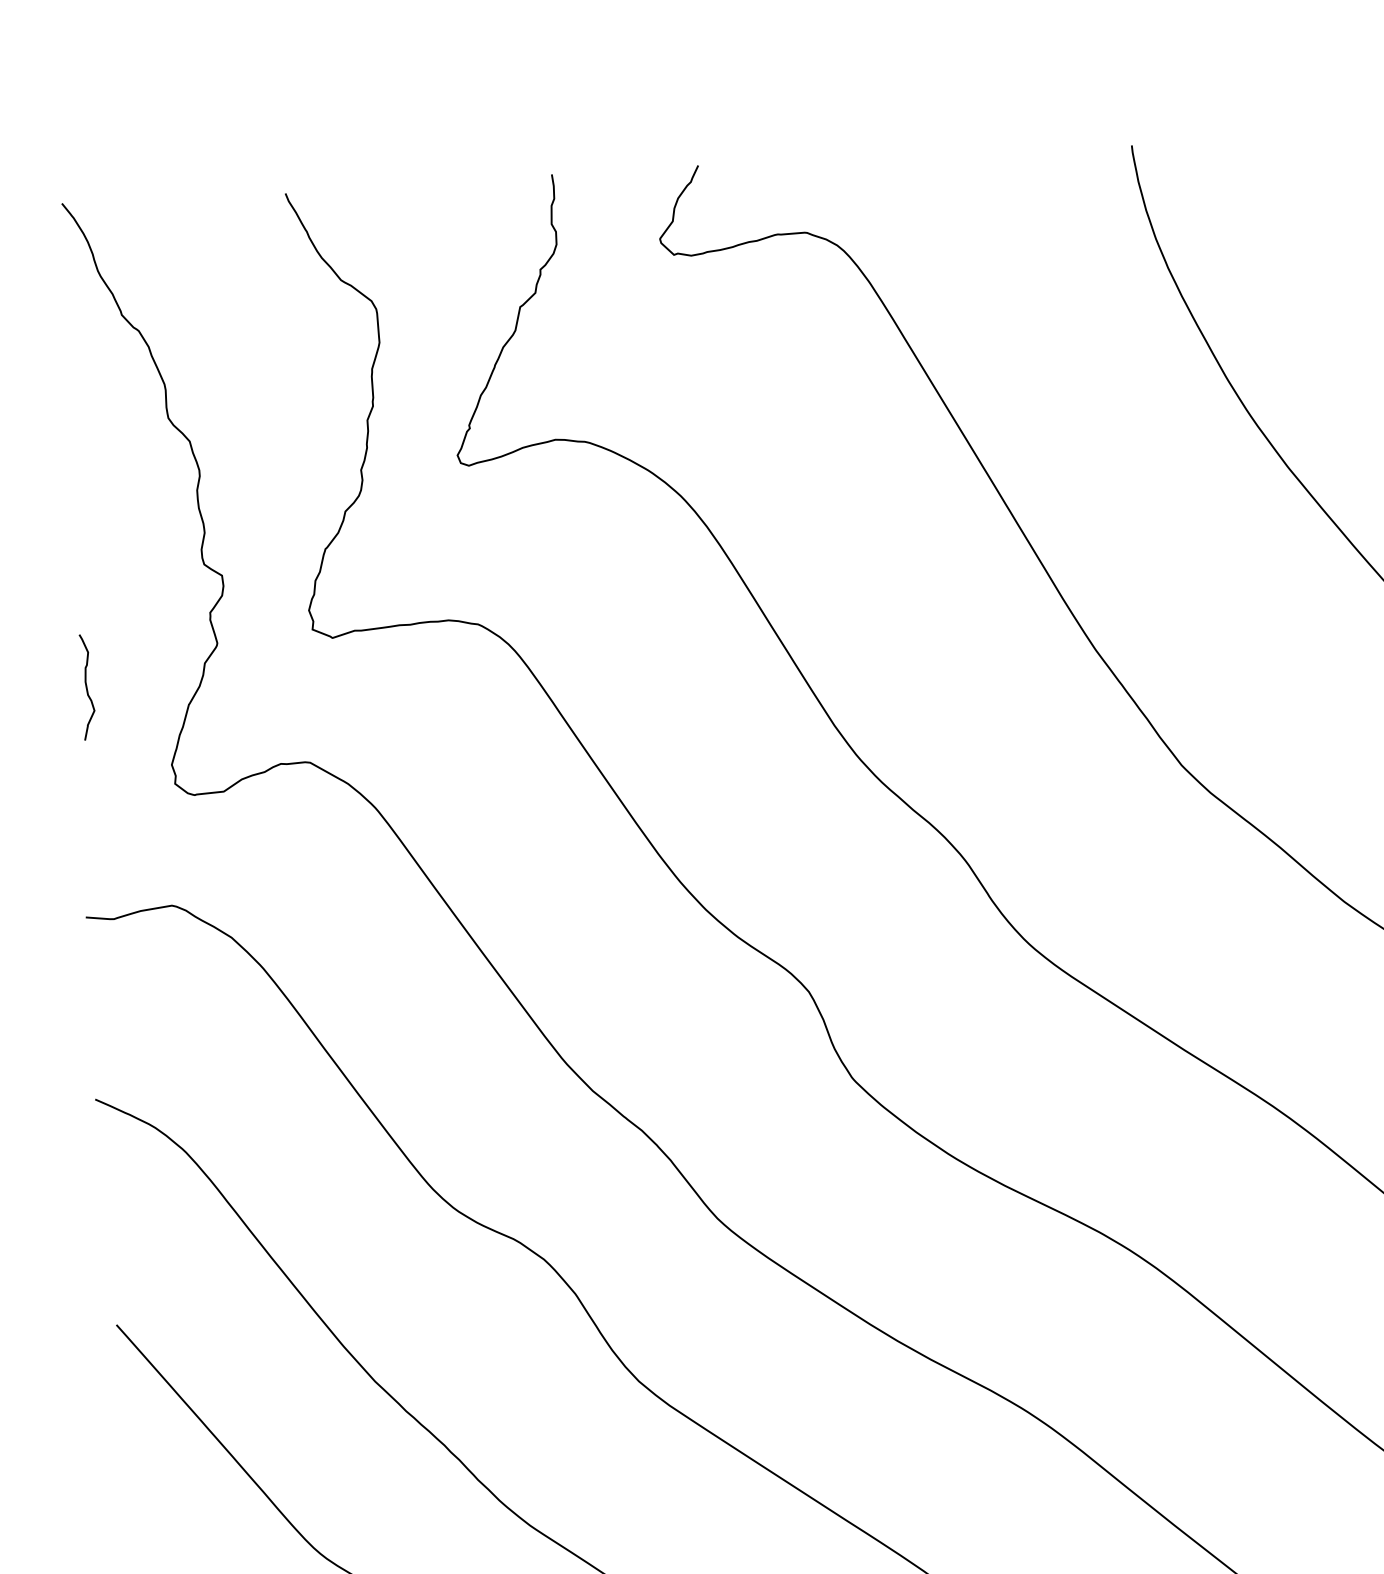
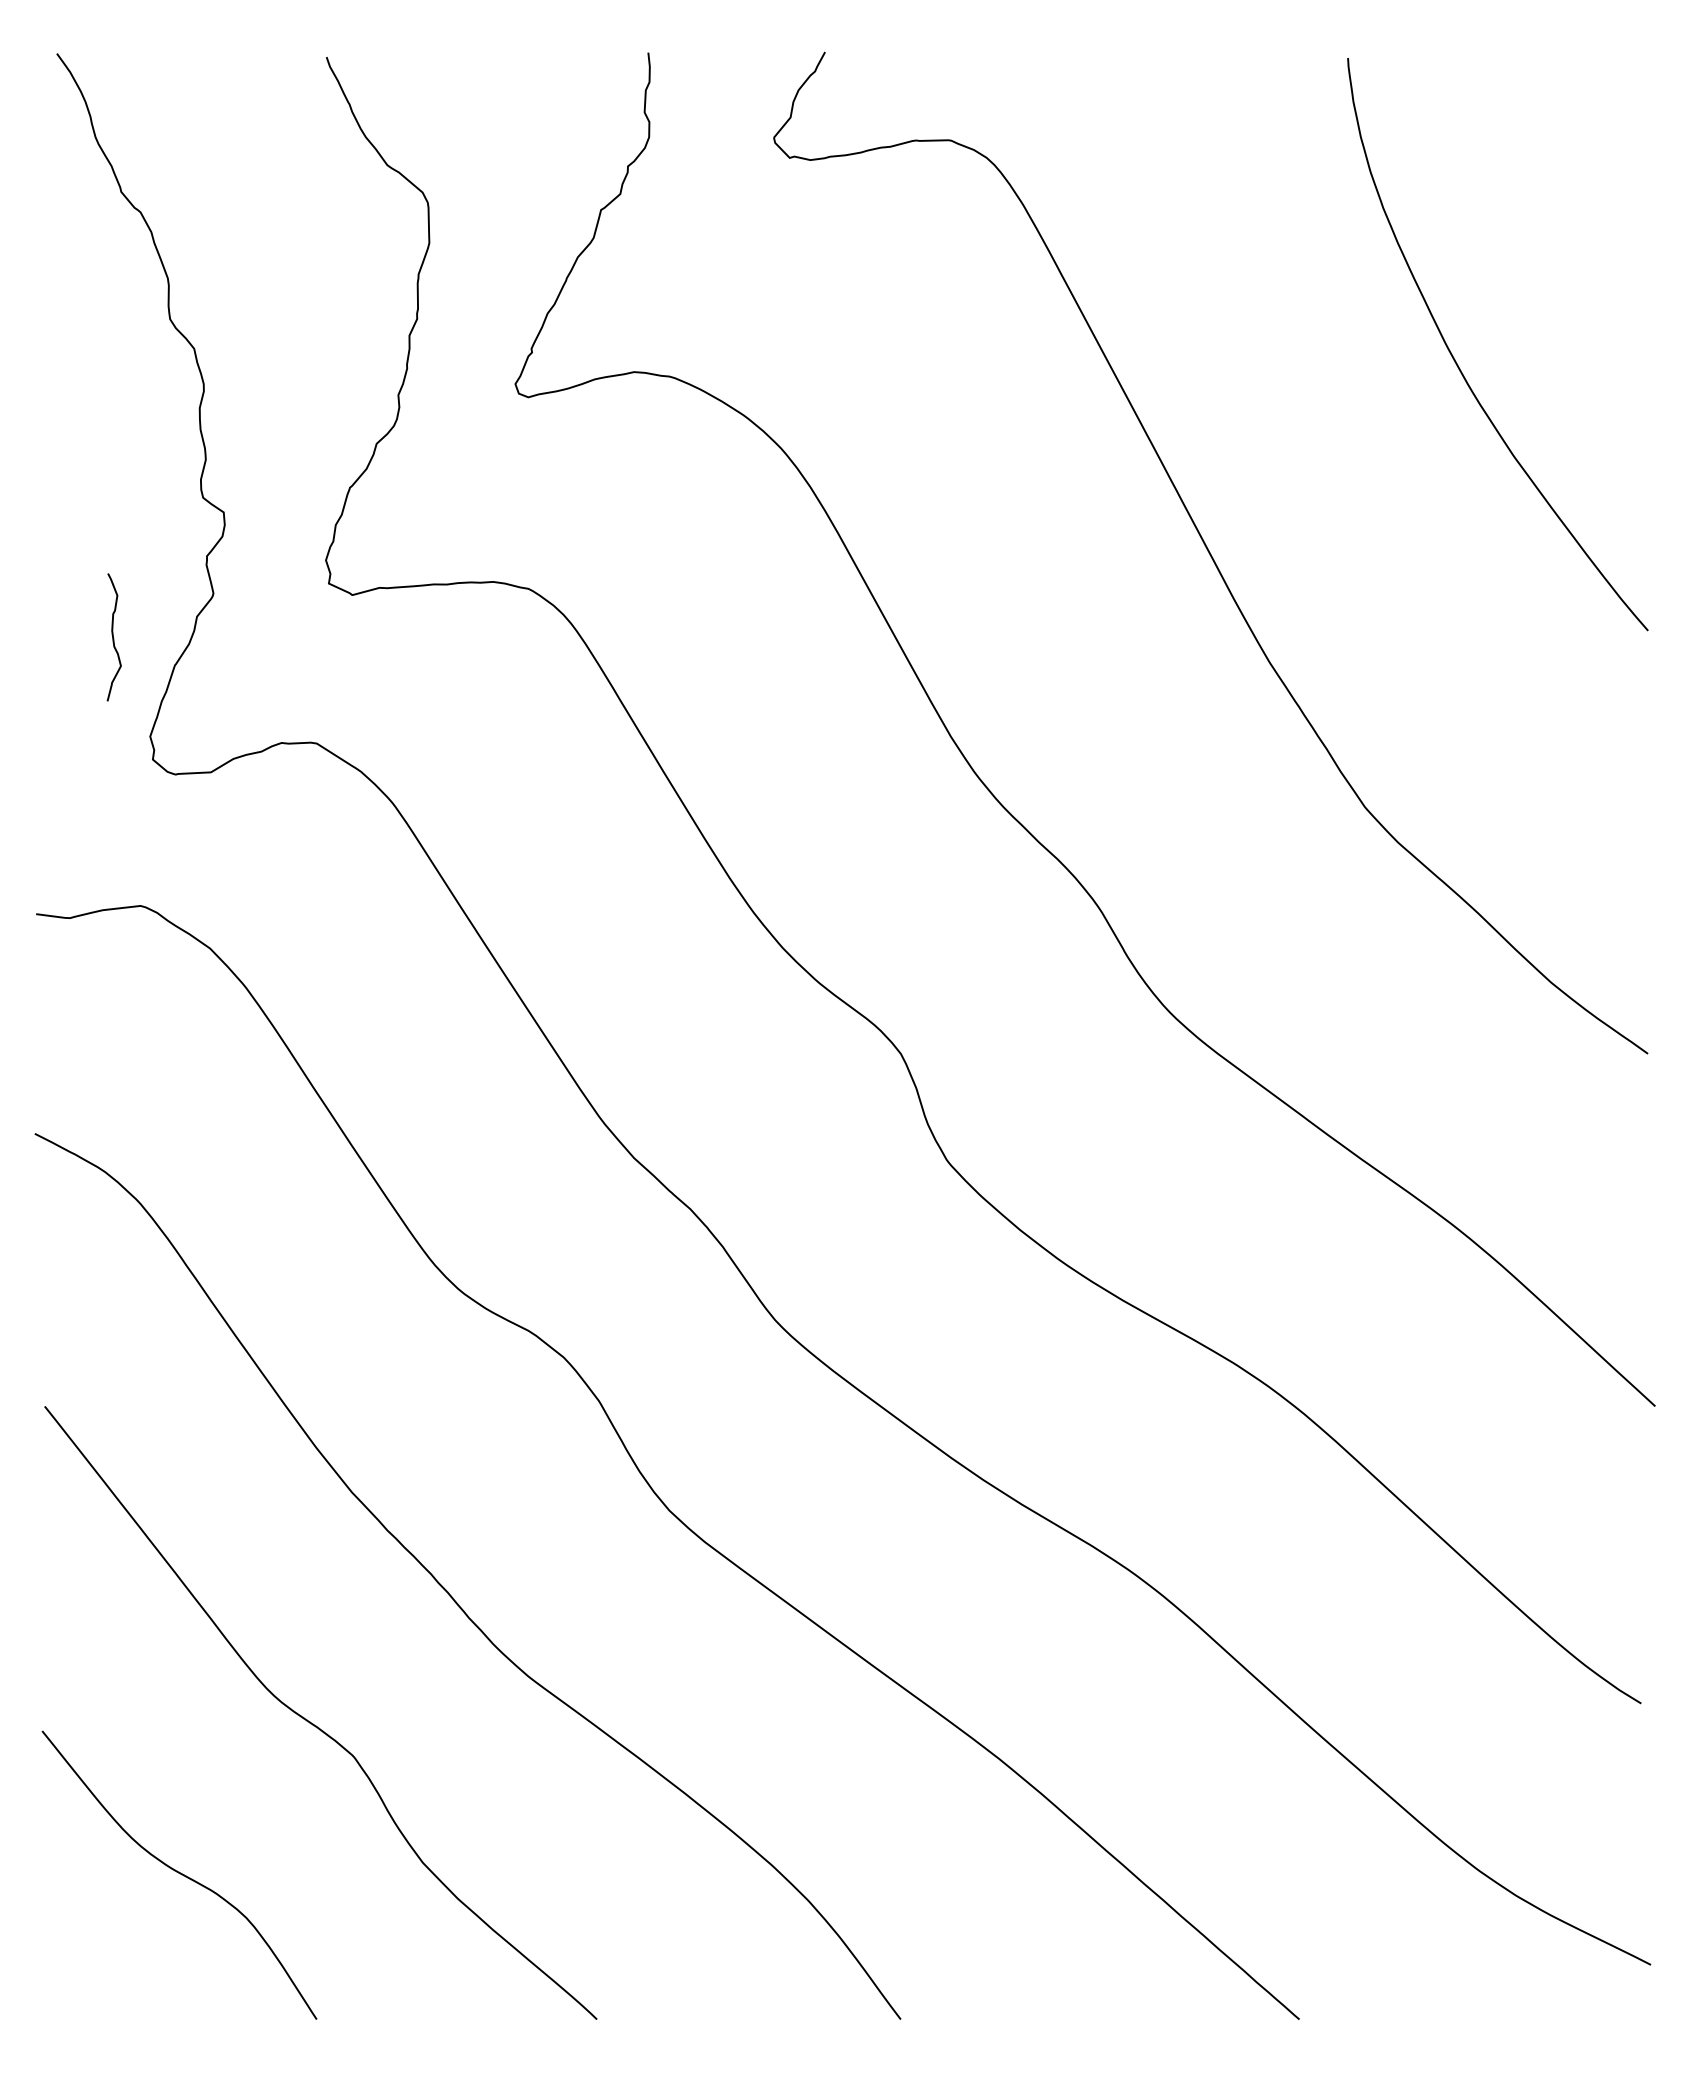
curve: (86, 687) -> (113, 637), moved

